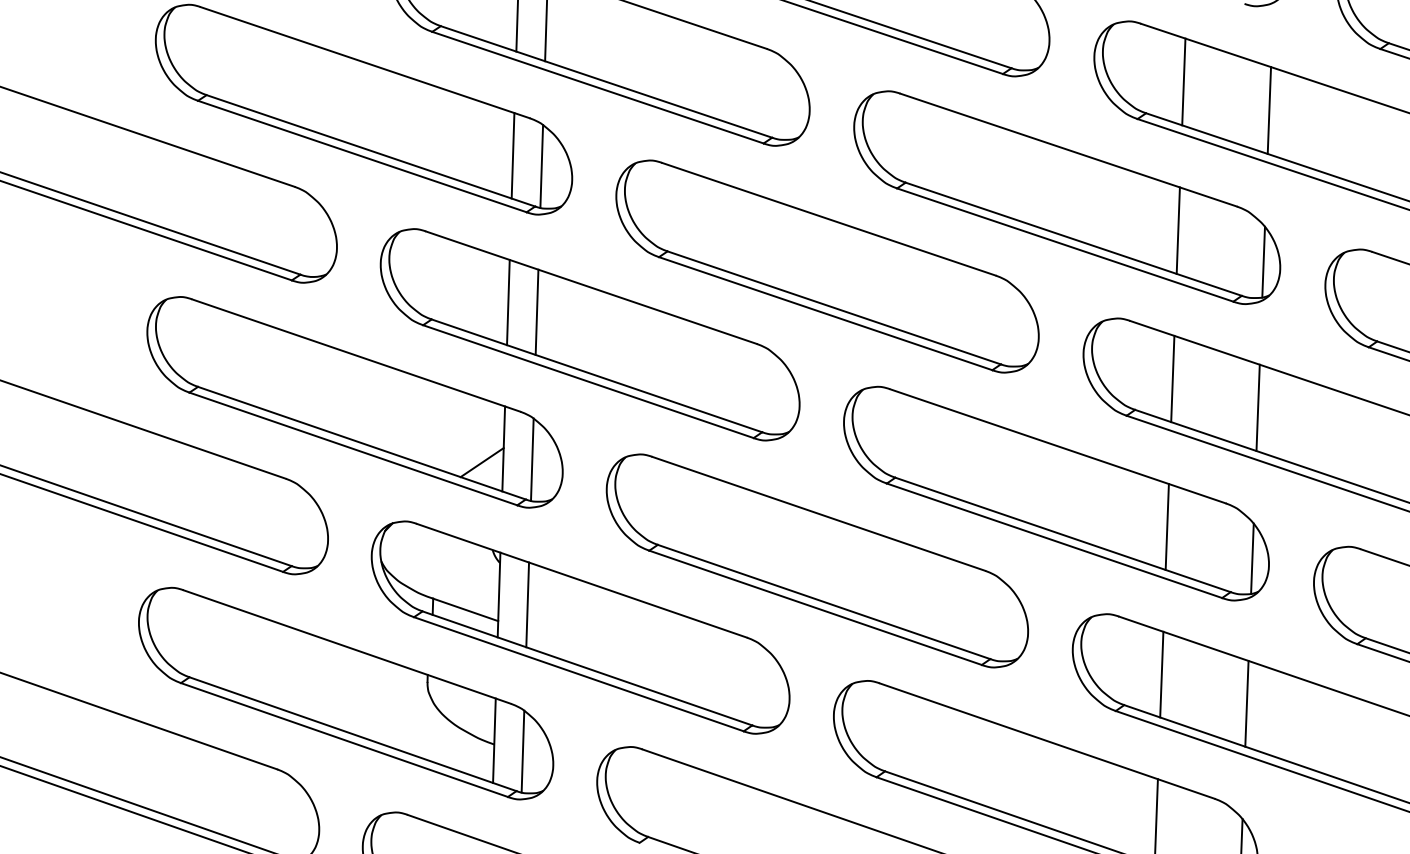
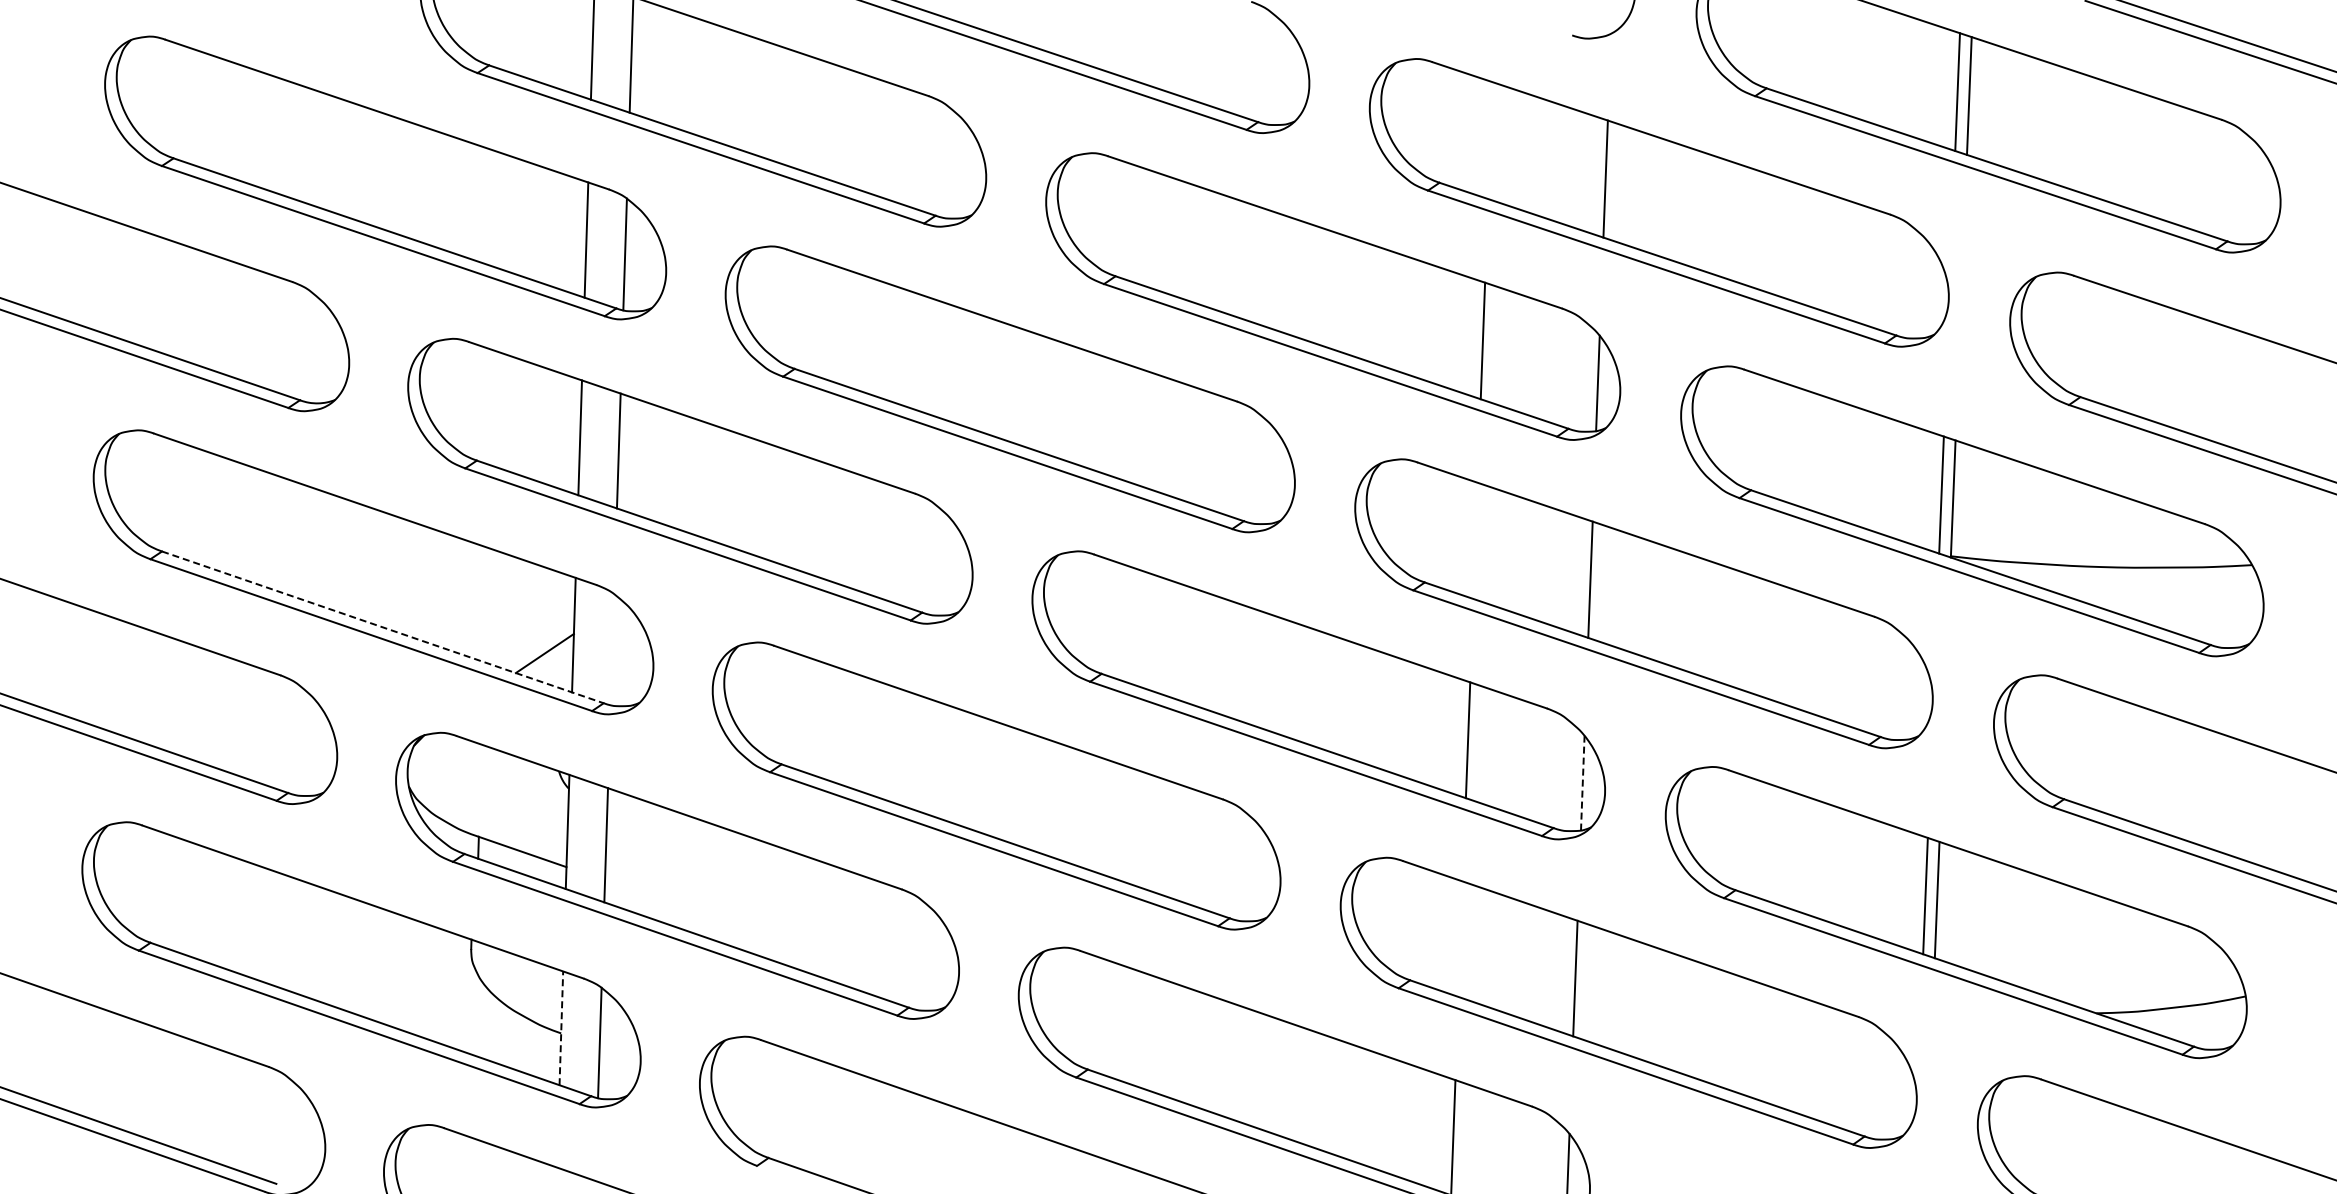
line: (1183, 81) -> (1490, 140), removed
line: (1172, 378) -> (1475, 540), removed
line: (362, 443) -> (383, 627), solid -> dashed
line: (532, 459) -> (612, 649), removed
line: (1252, 558) -> (1582, 782), solid -> dashed
line: (1161, 674) -> (1460, 938), removed
line: (494, 740) -> (561, 1028), solid -> dashed

